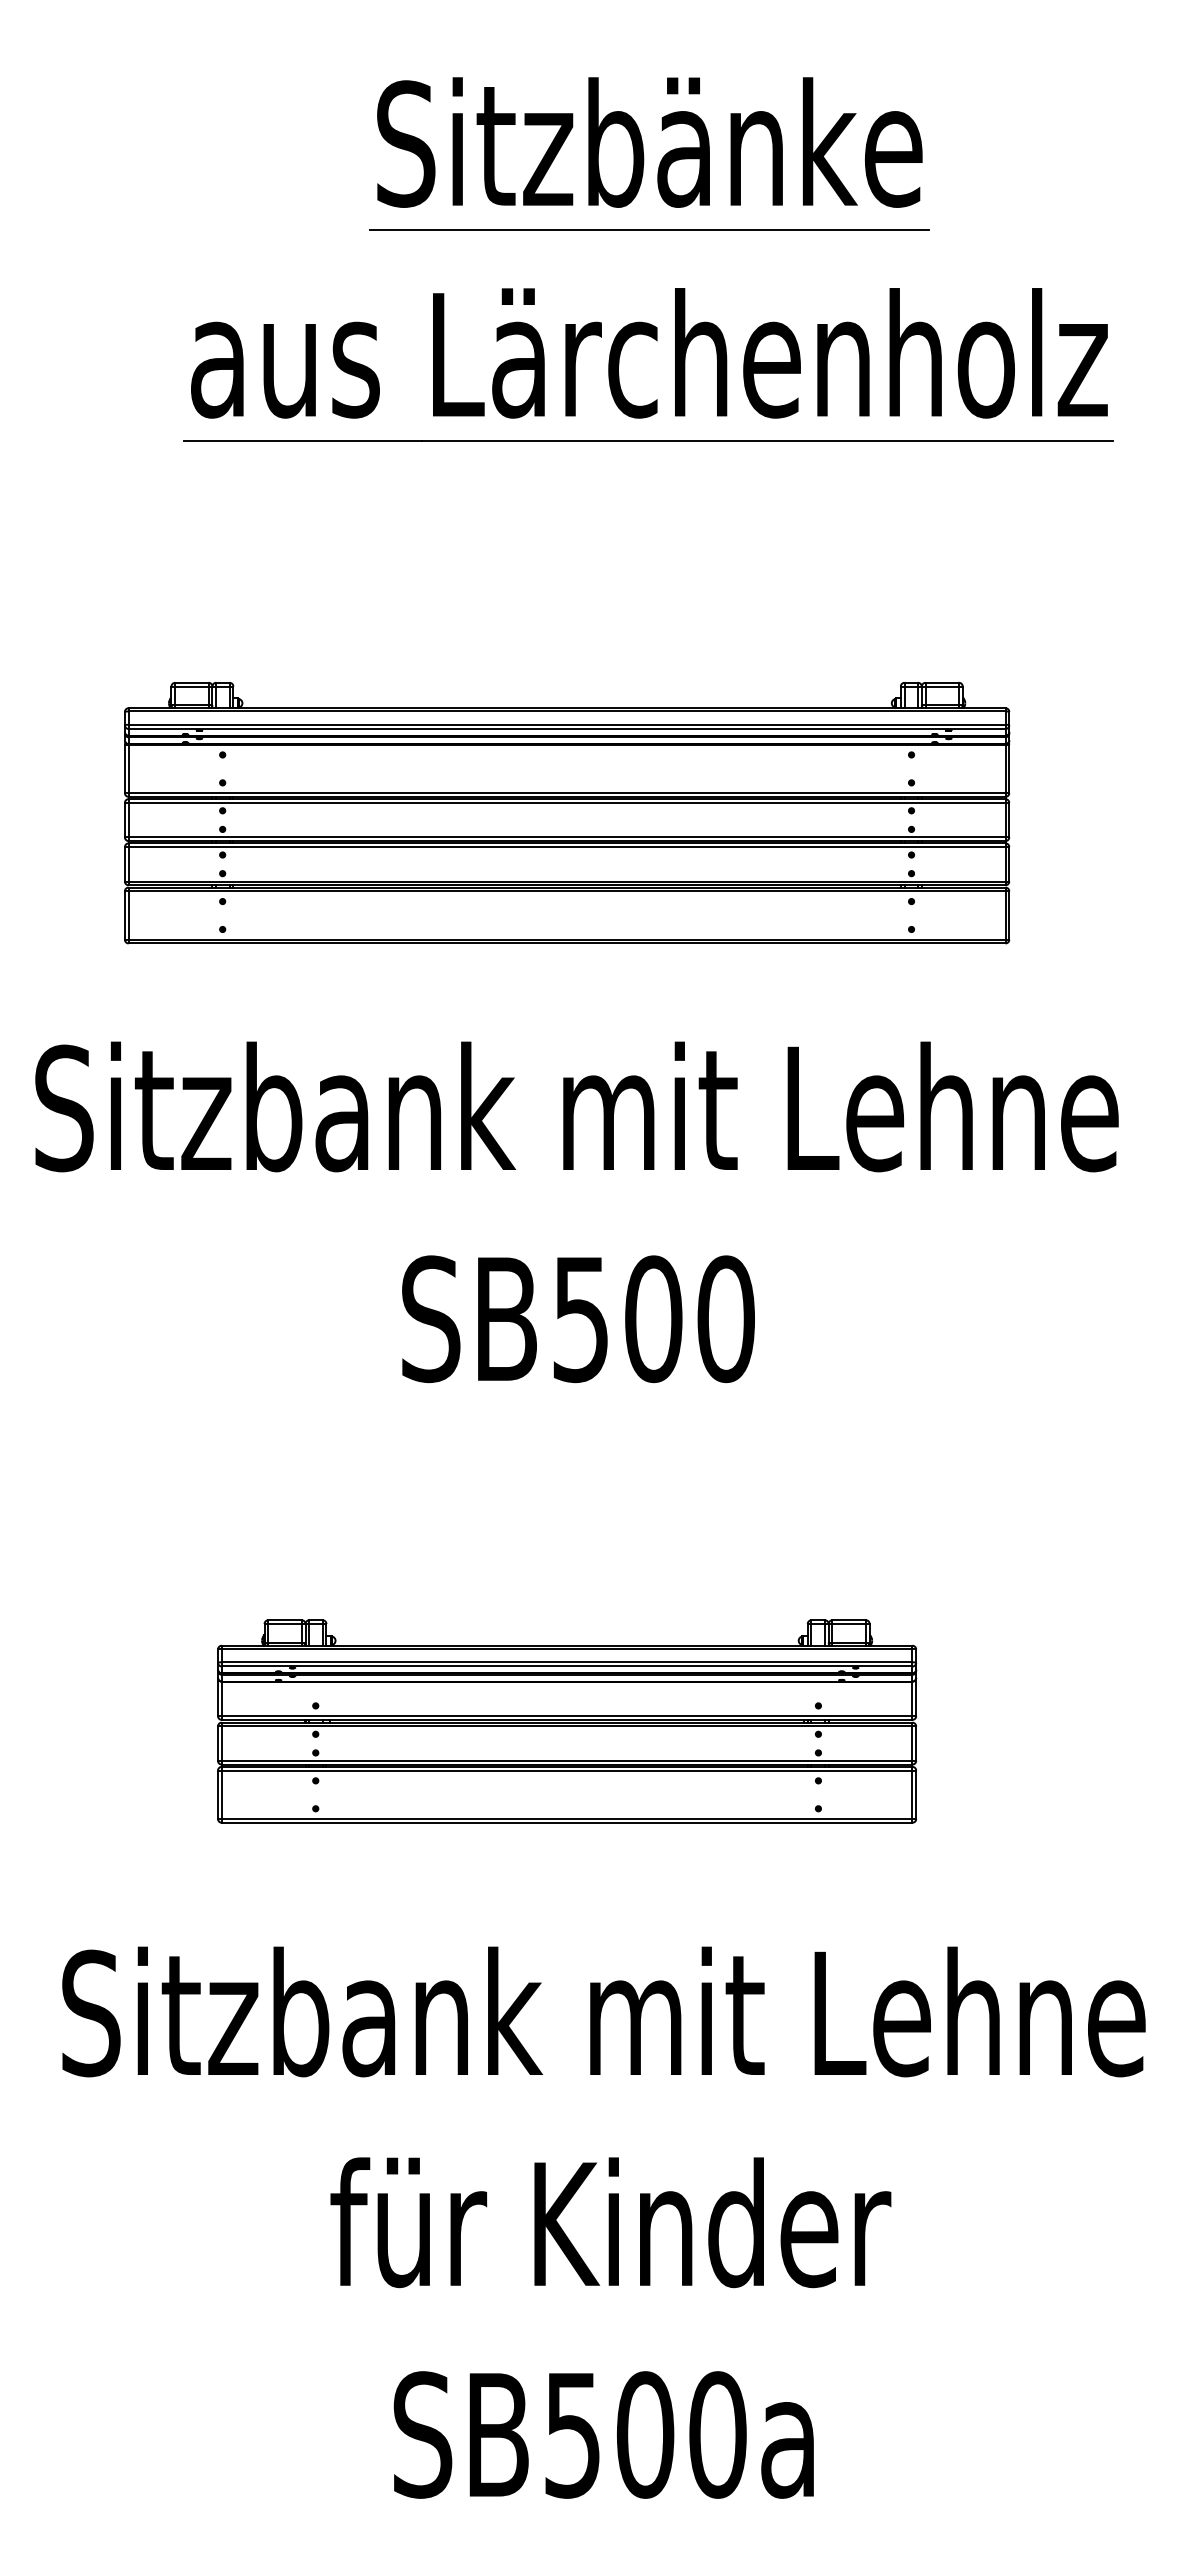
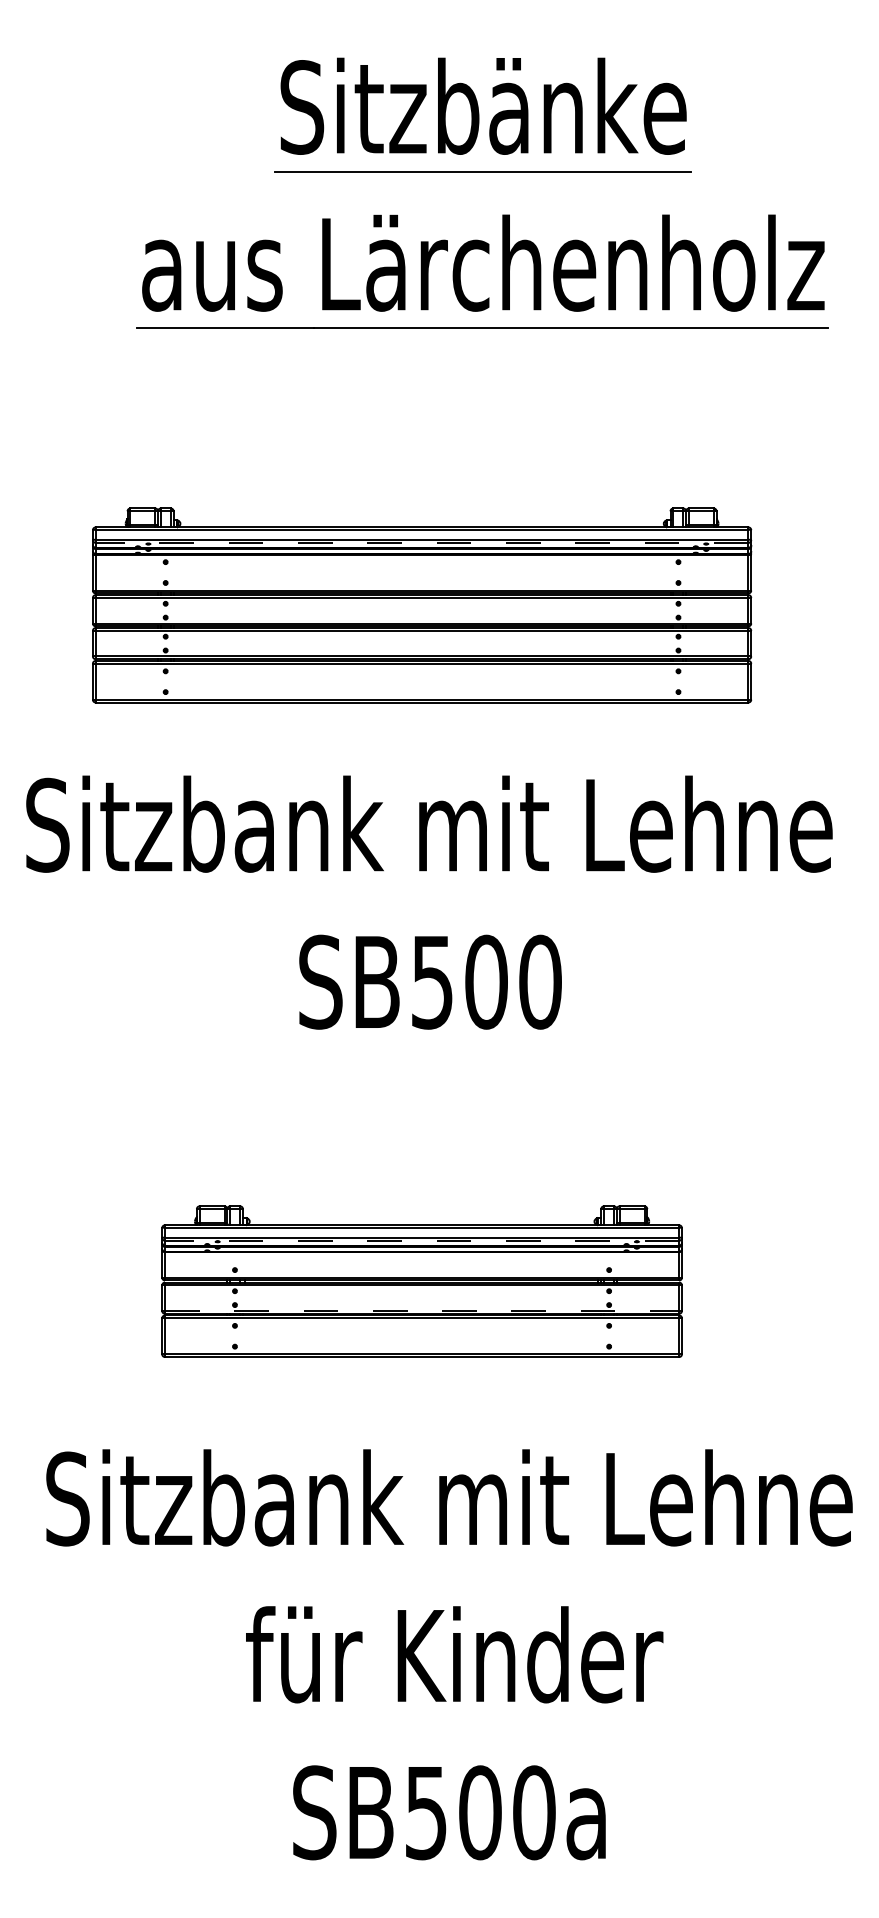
line: (566, 729) -> (421, 543), solid -> dashed
line: (566, 1666) -> (421, 1240), solid -> dashed
line: (567, 1760) -> (422, 1310), solid -> dashed

